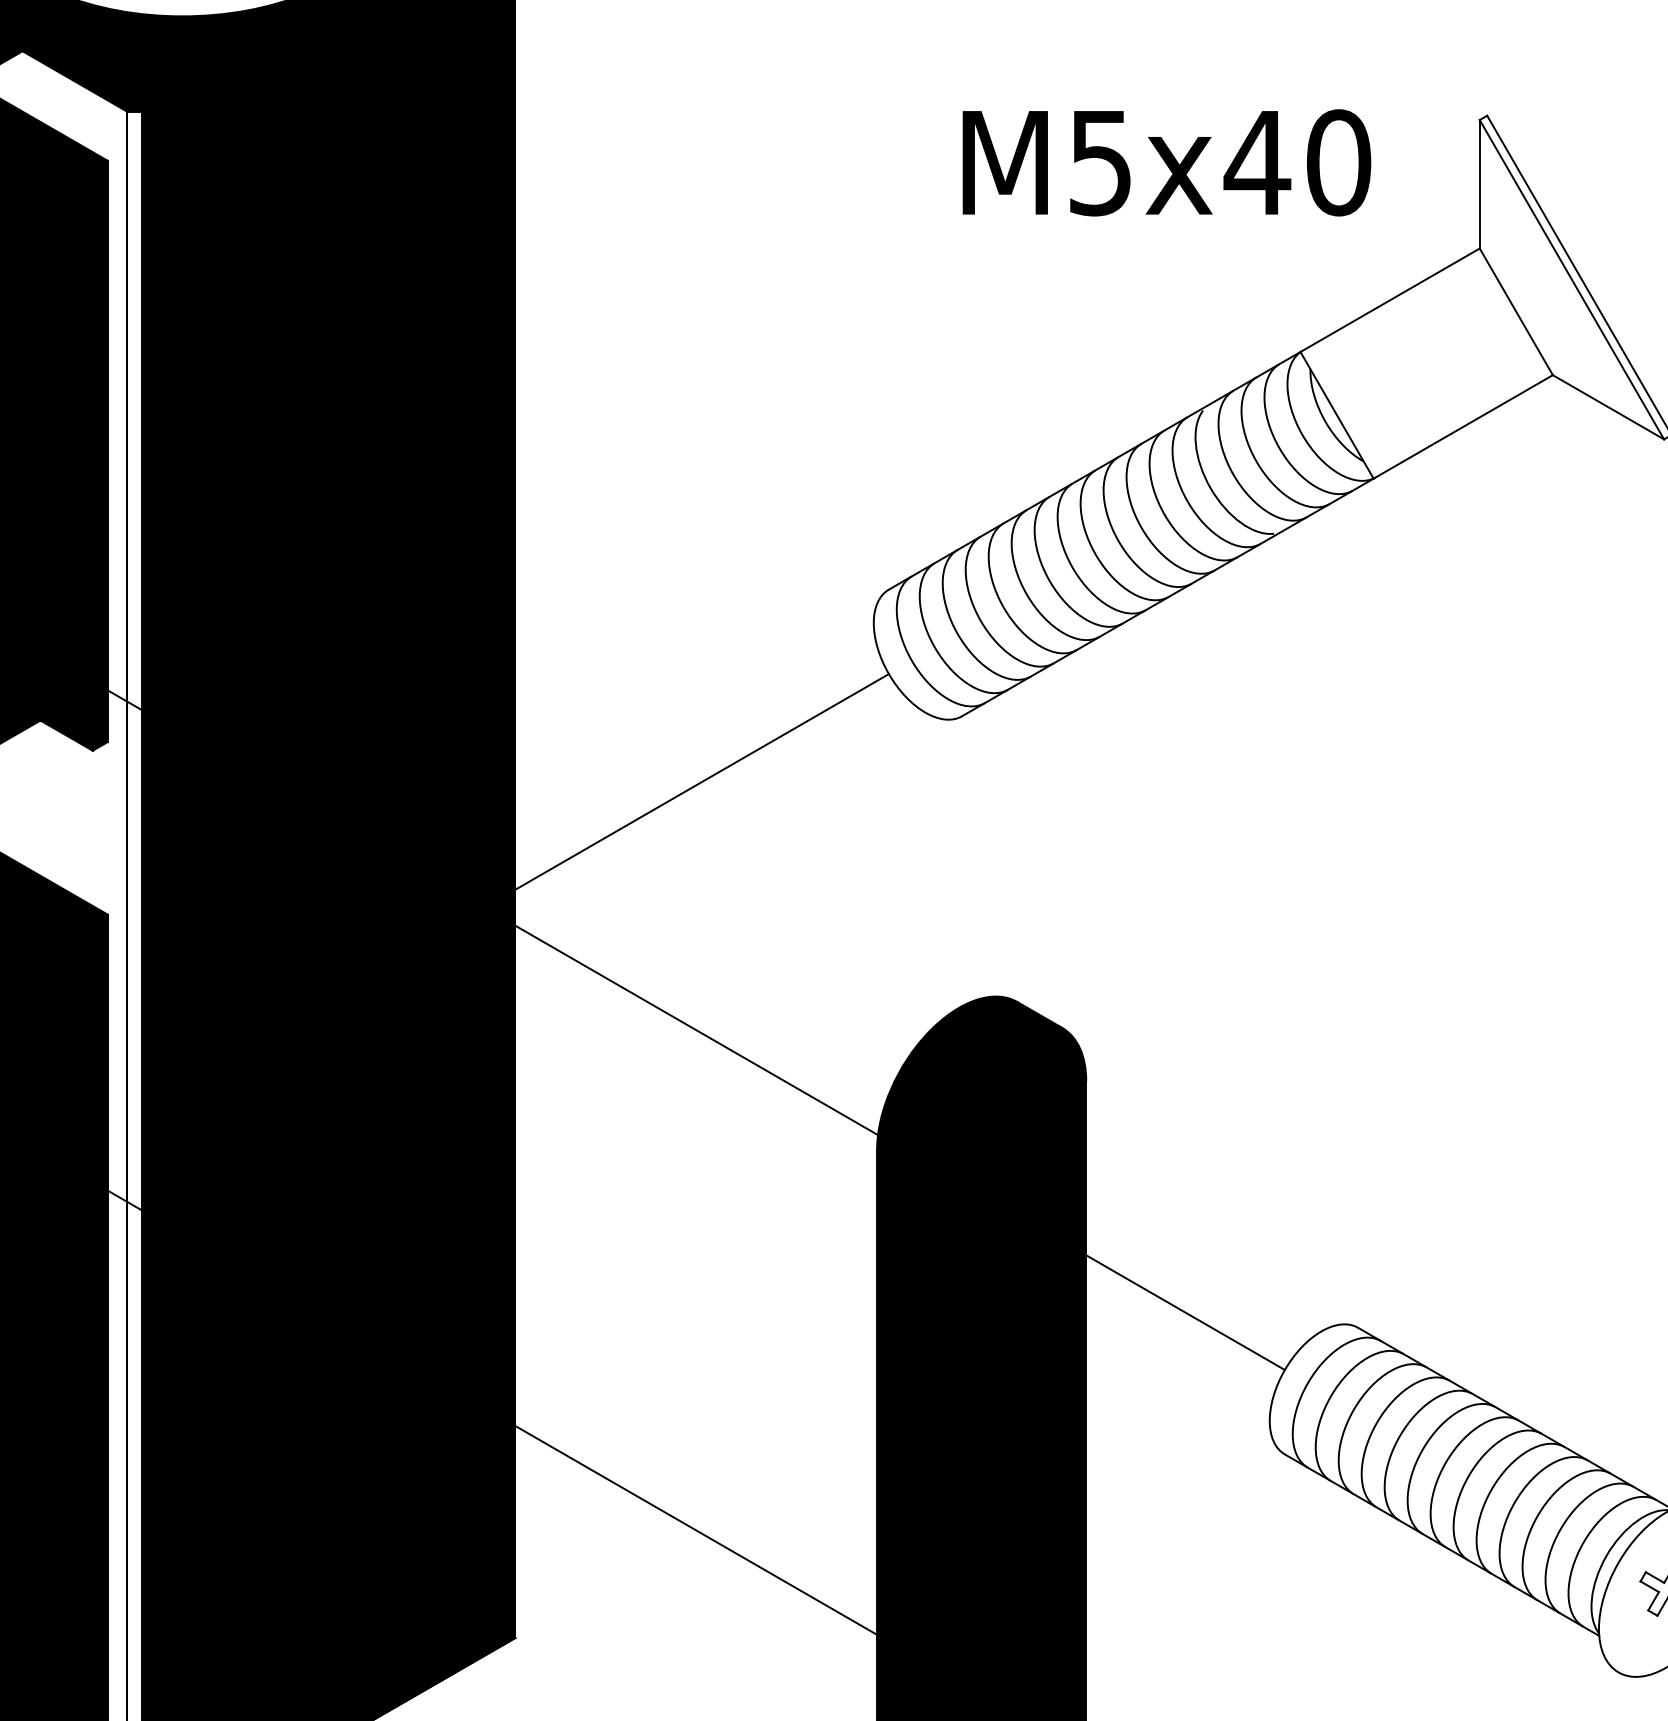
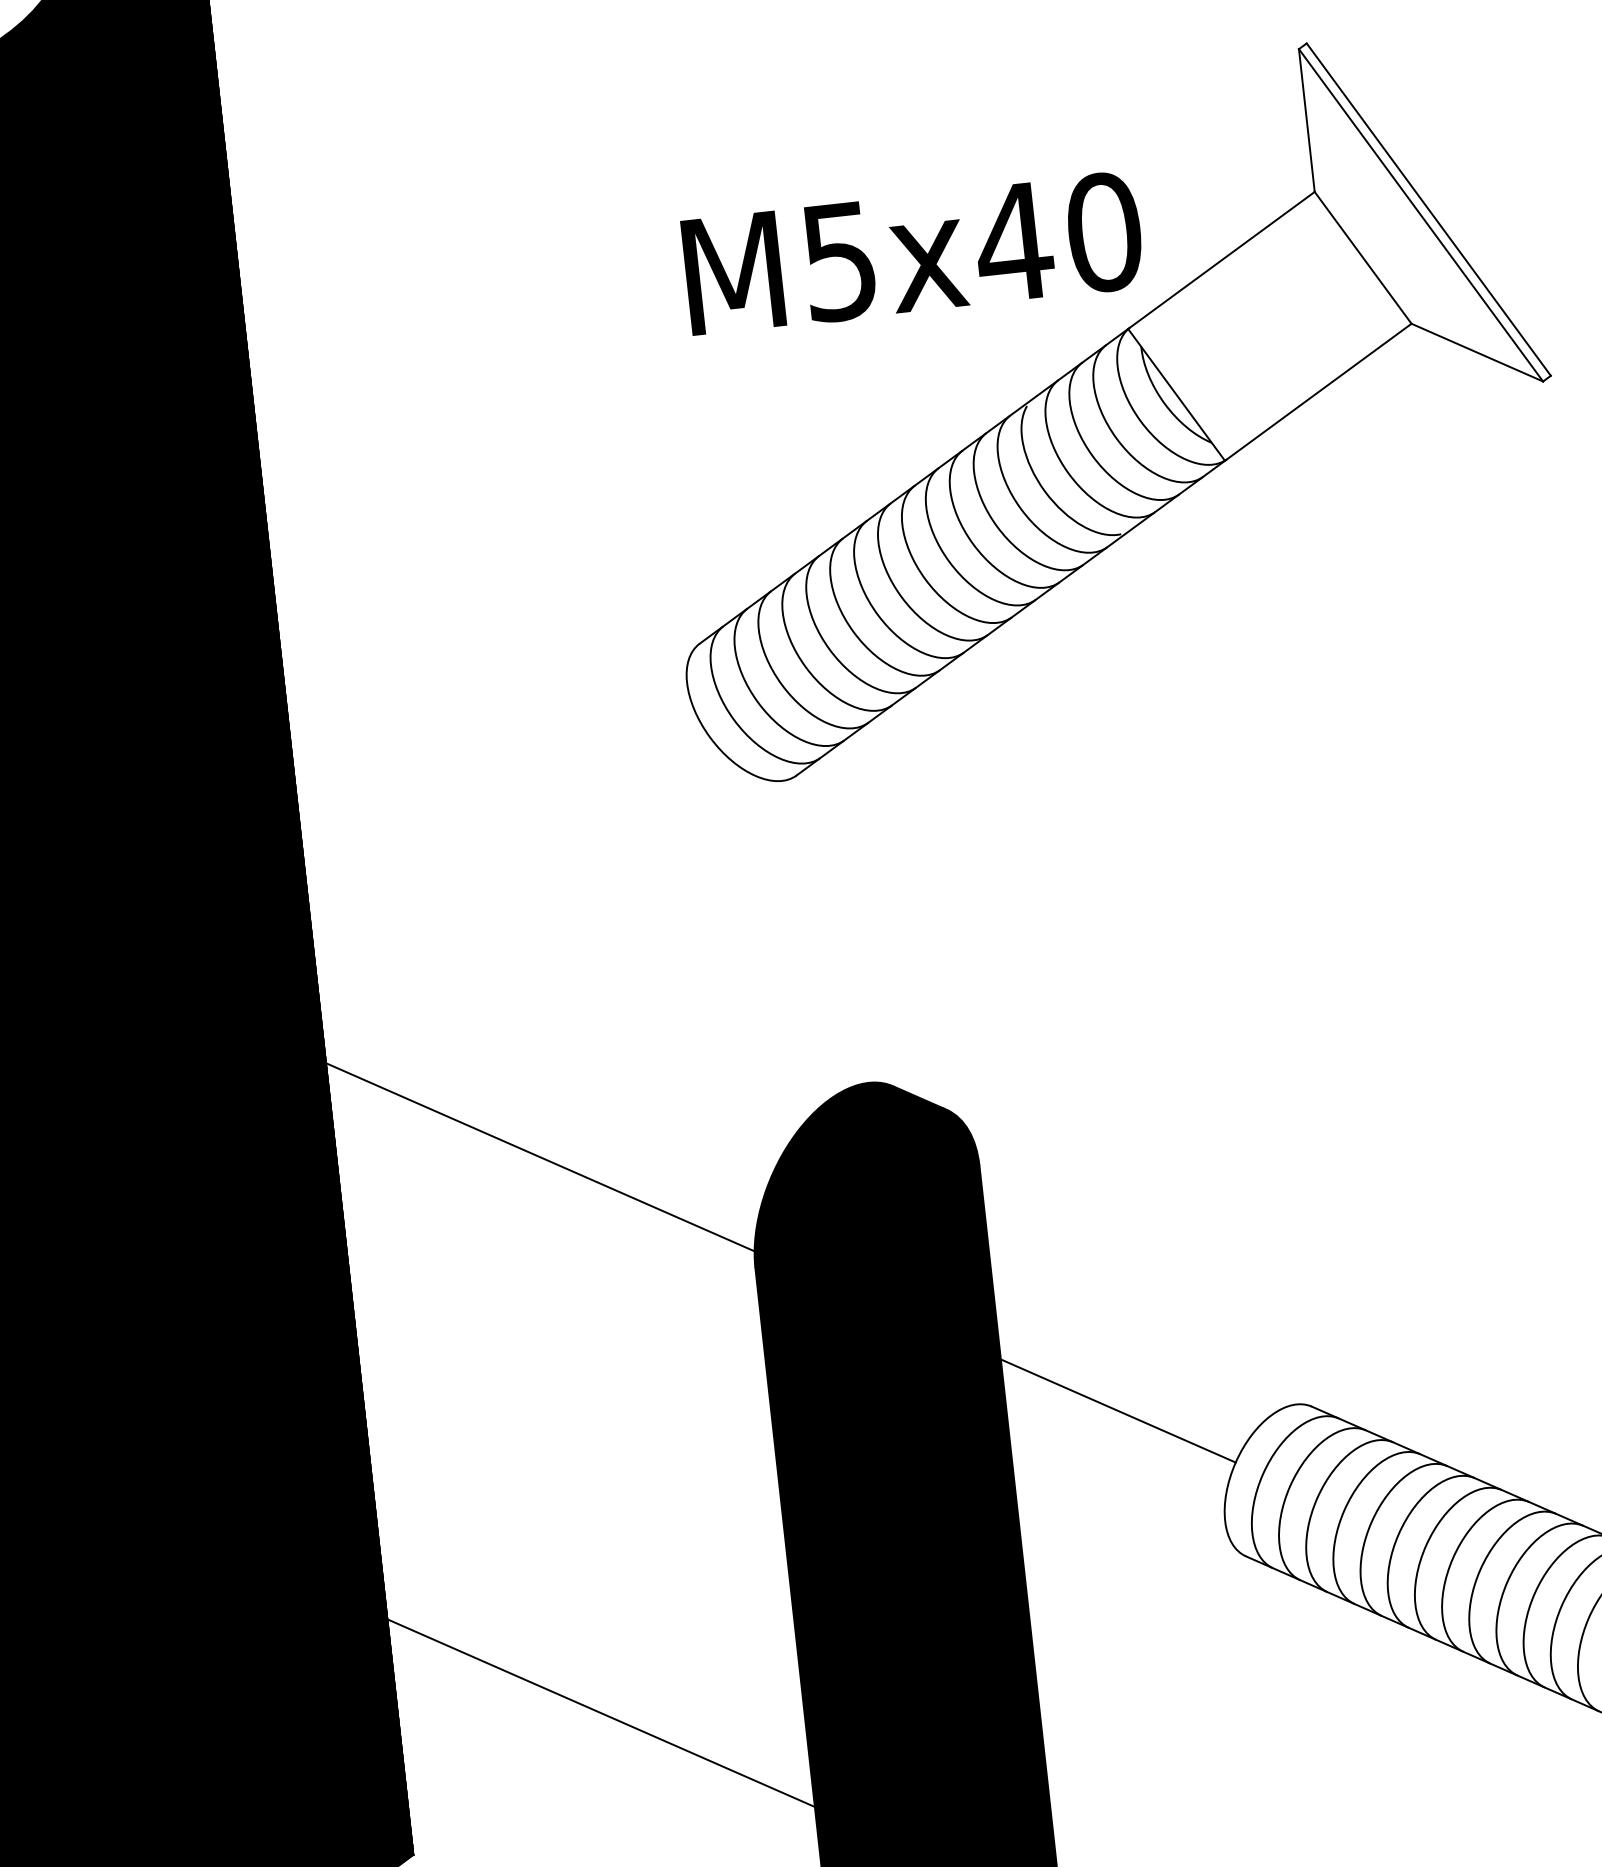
text: (1166, 162) -> (912, 253), moved
line: (701, 781) -> (514, 879), removed

